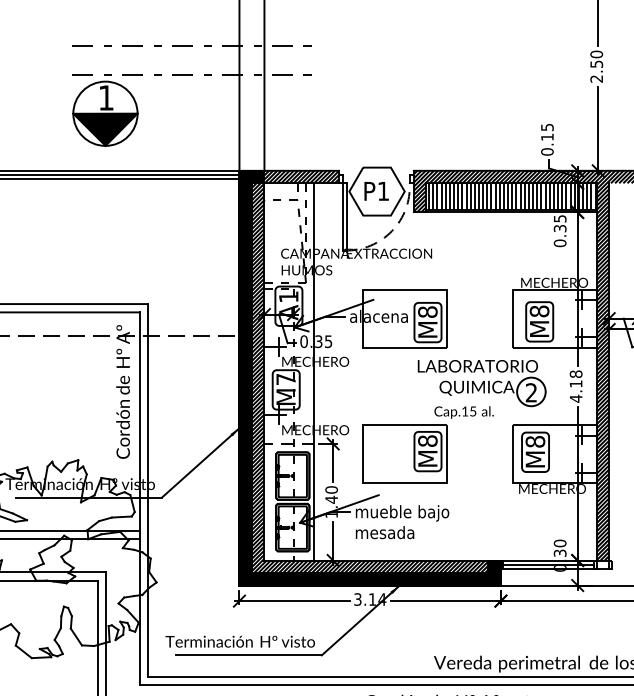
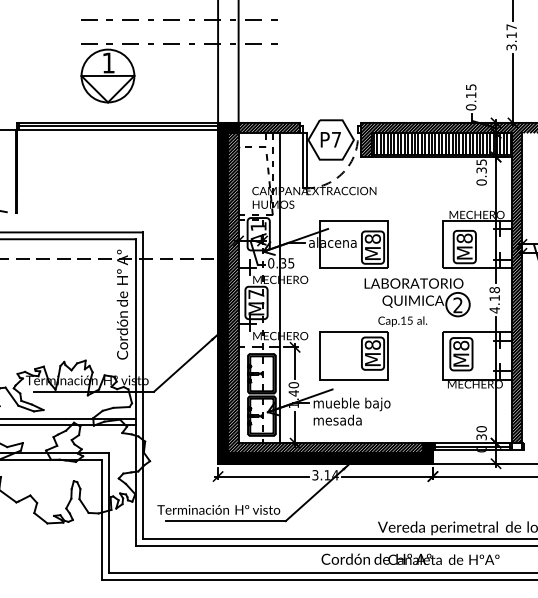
text: (596, 66) -> (511, 37), 2.50 -> 3.17
fill: (104, 128) -> (107, 88), removed
text: (383, 190) -> (336, 139), P1 -> P7

